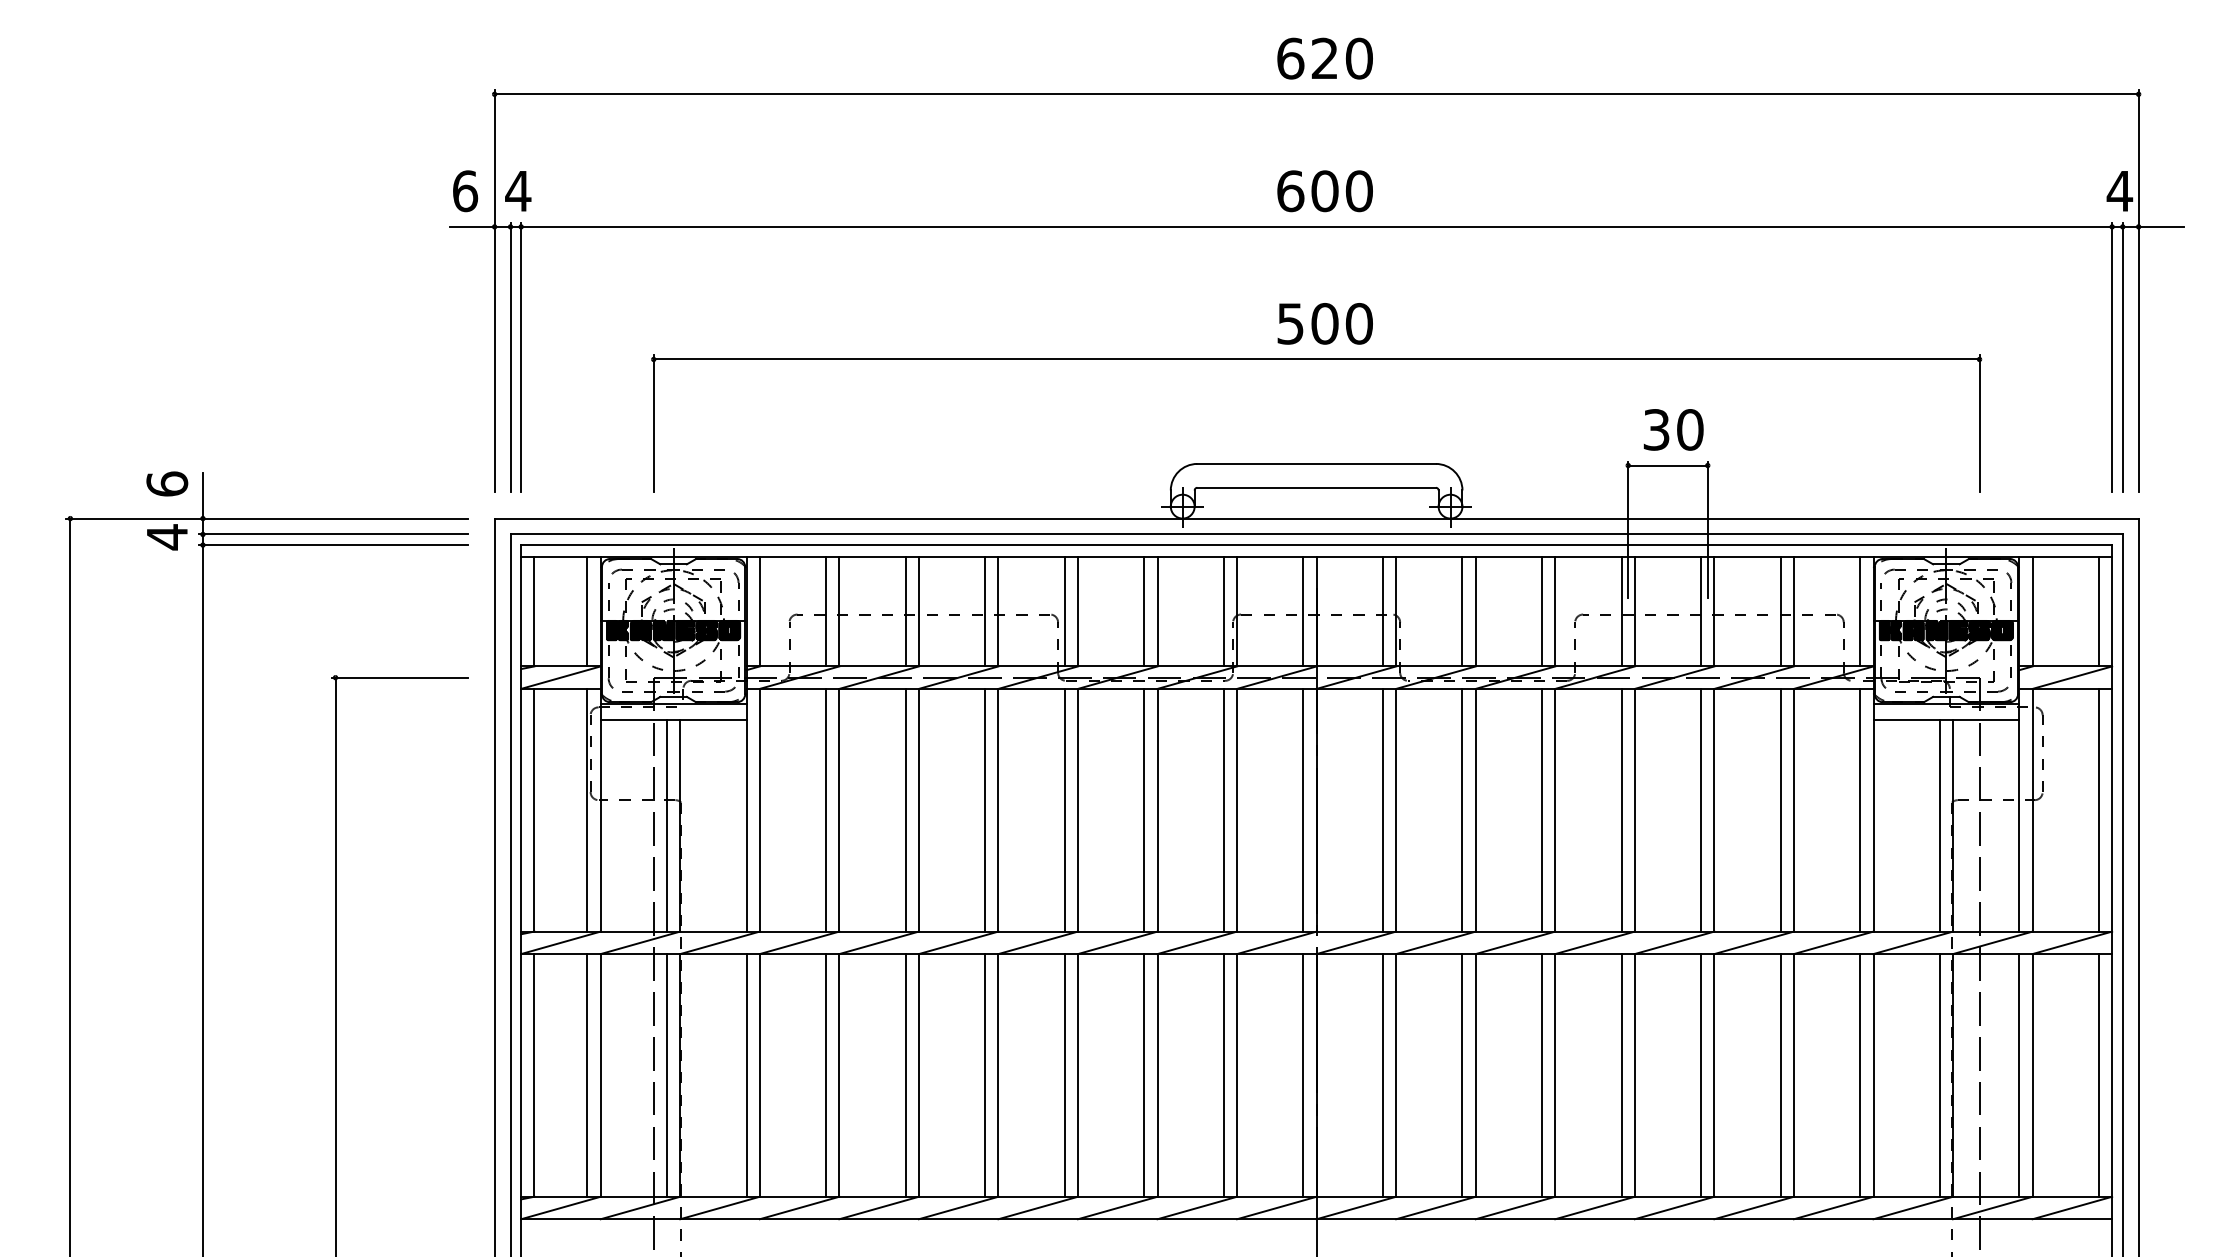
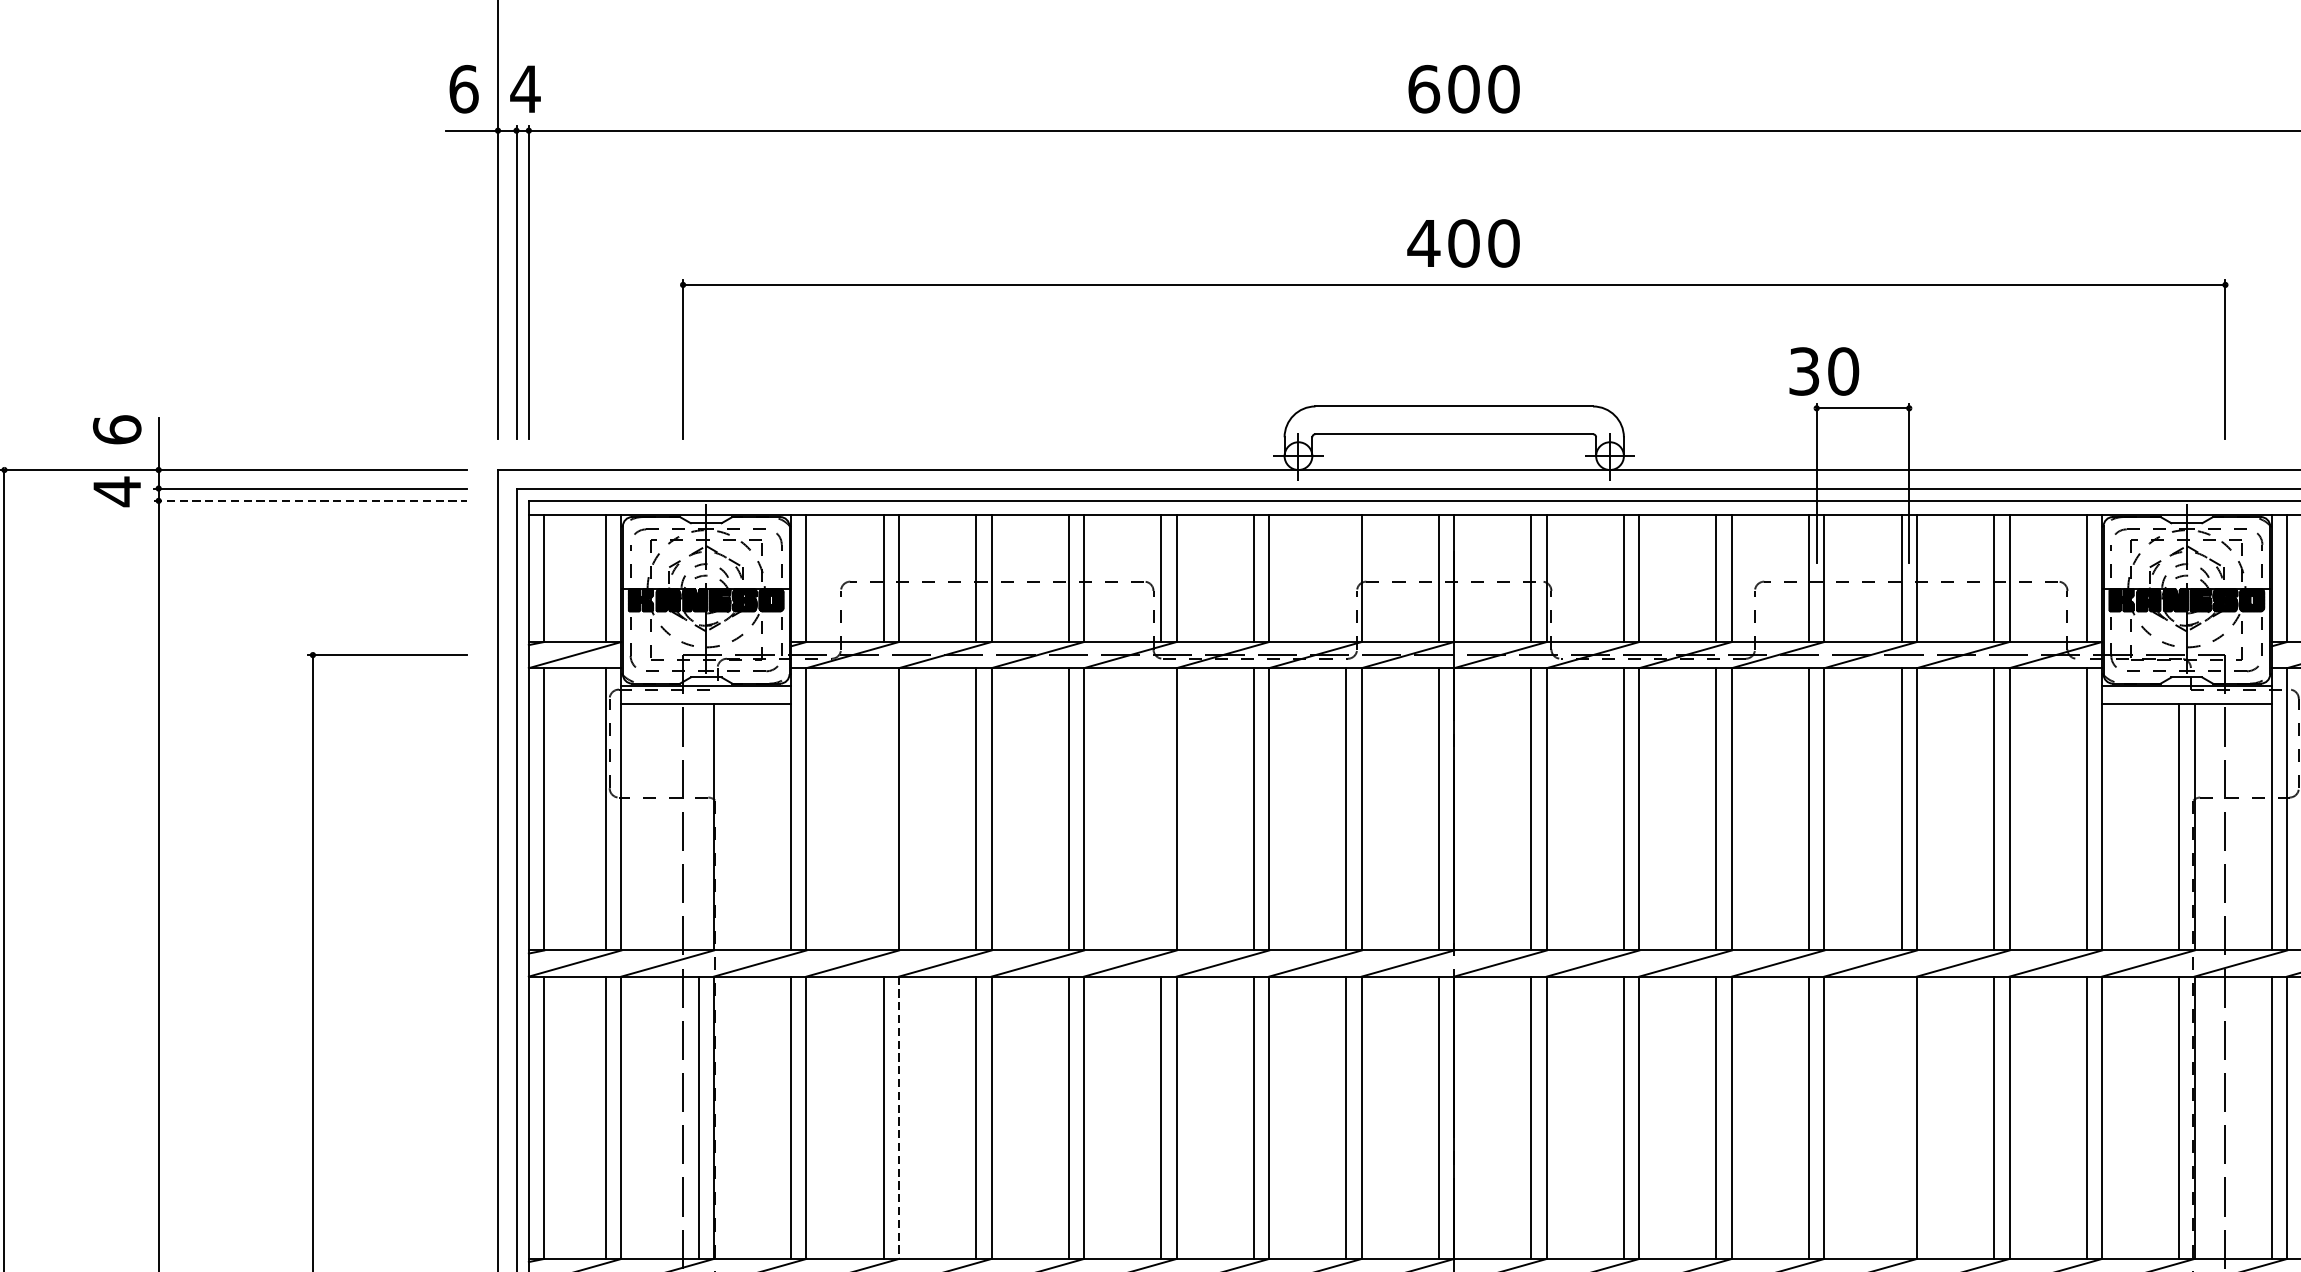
text: (1290, 323) -> (1423, 243), 500 -> 400
text: (1673, 429) -> (1824, 371), moved
line: (333, 545) -> (310, 501), solid -> dashed
line: (1223, 611) -> (1345, 578), removed
line: (826, 809) -> (884, 808), removed
line: (1064, 809) -> (1160, 808), removed
line: (666, 825) -> (697, 827), removed
line: (839, 1075) -> (899, 1117), solid -> dashed
line: (1701, 1075) -> (1901, 1117), removed

